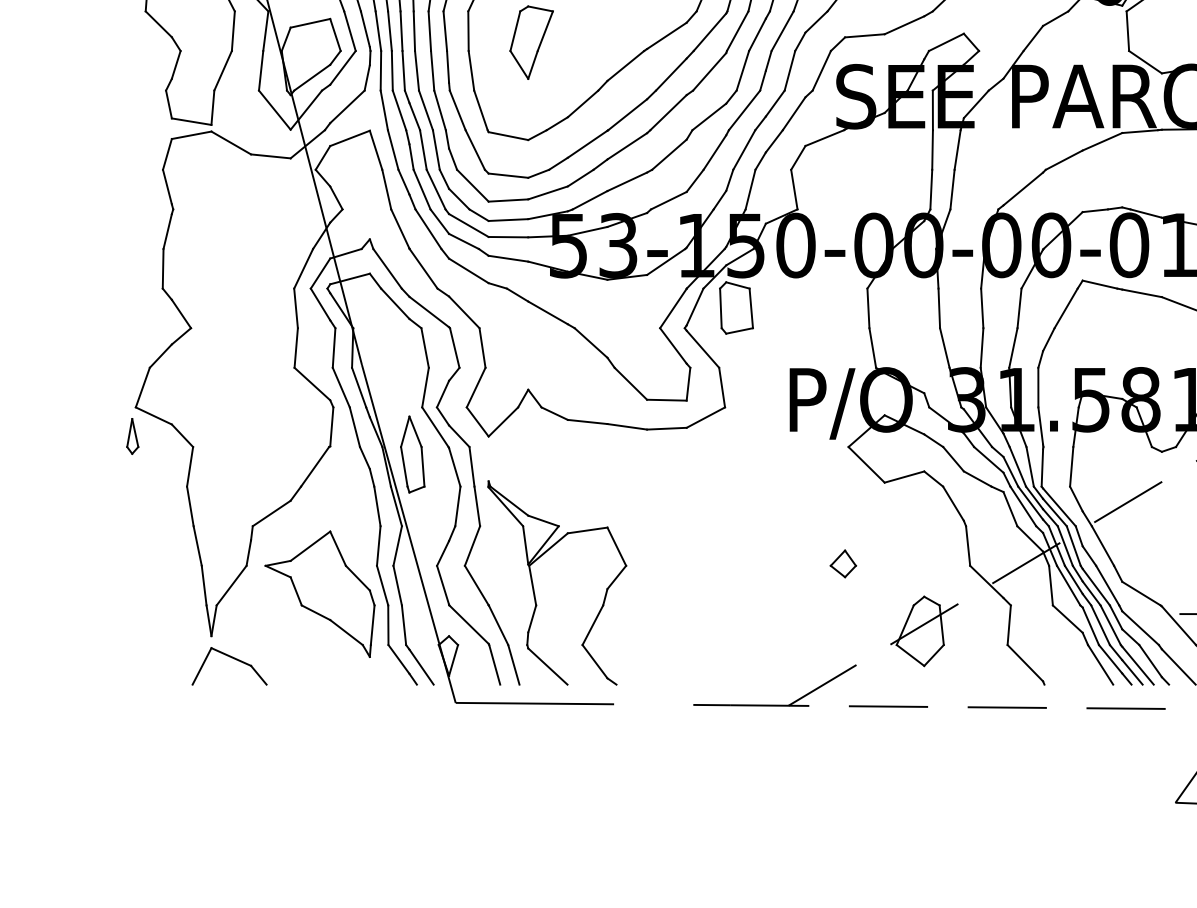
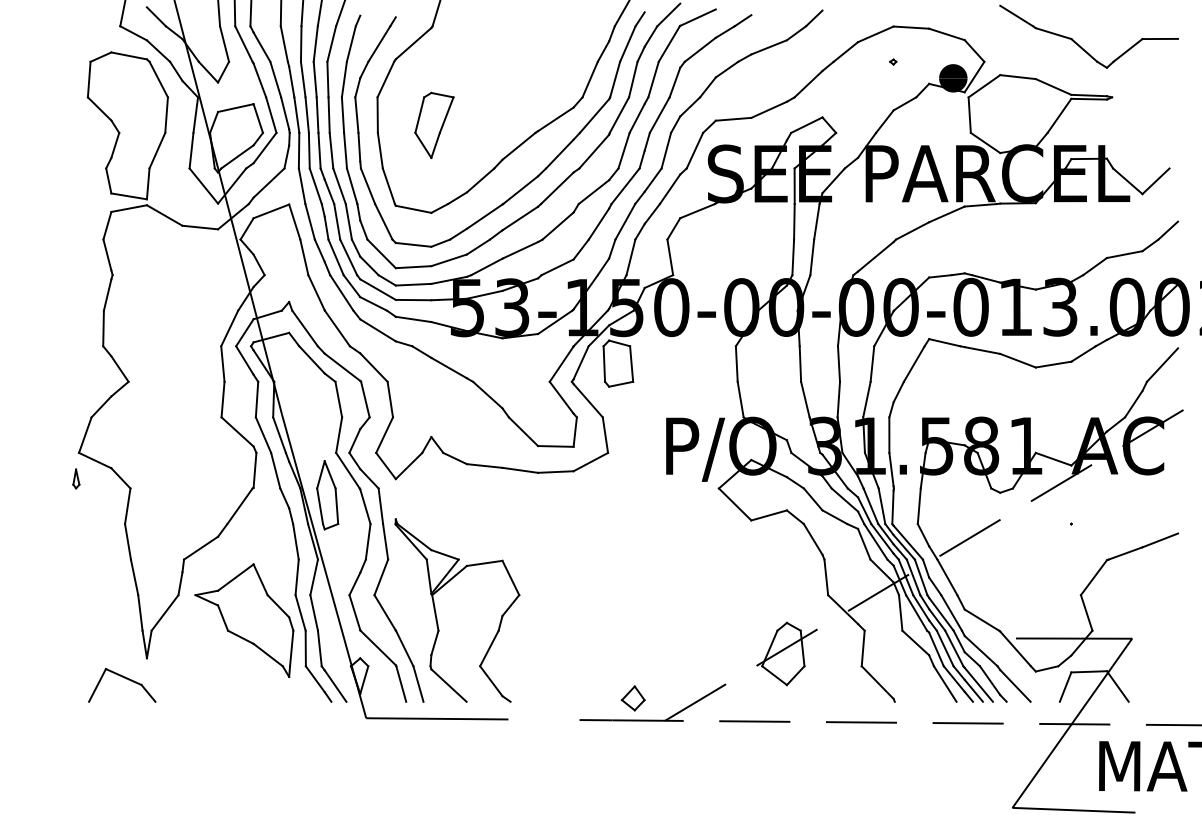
part: (132, 435) -> (76, 478), size x0.6
part: (842, 563) -> (632, 698), moved
part: (232, 658) -> (124, 678), moved

